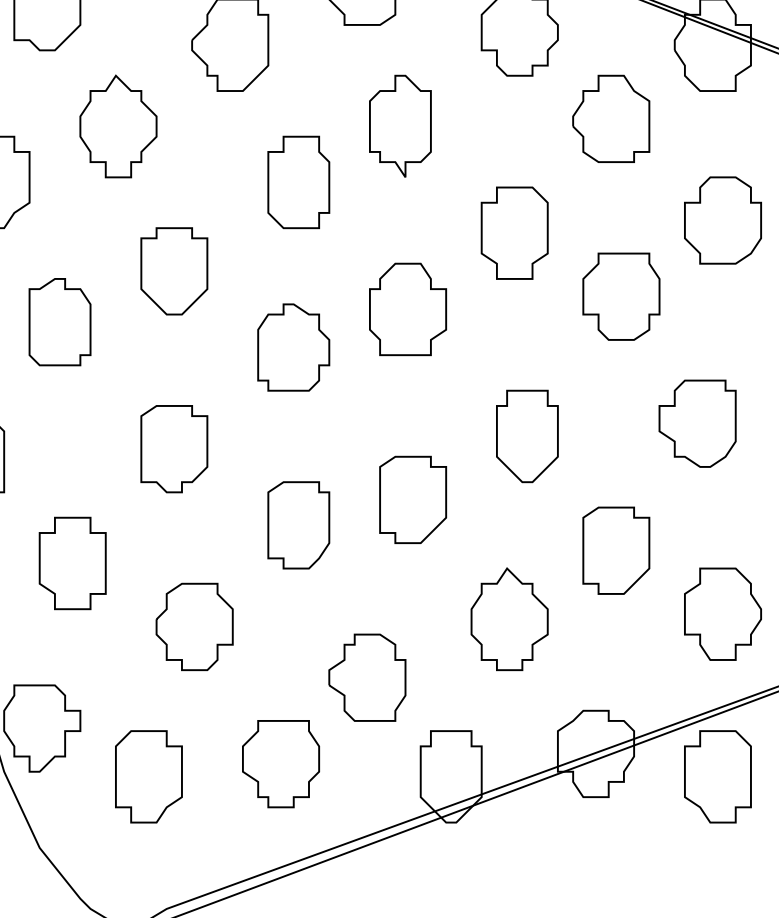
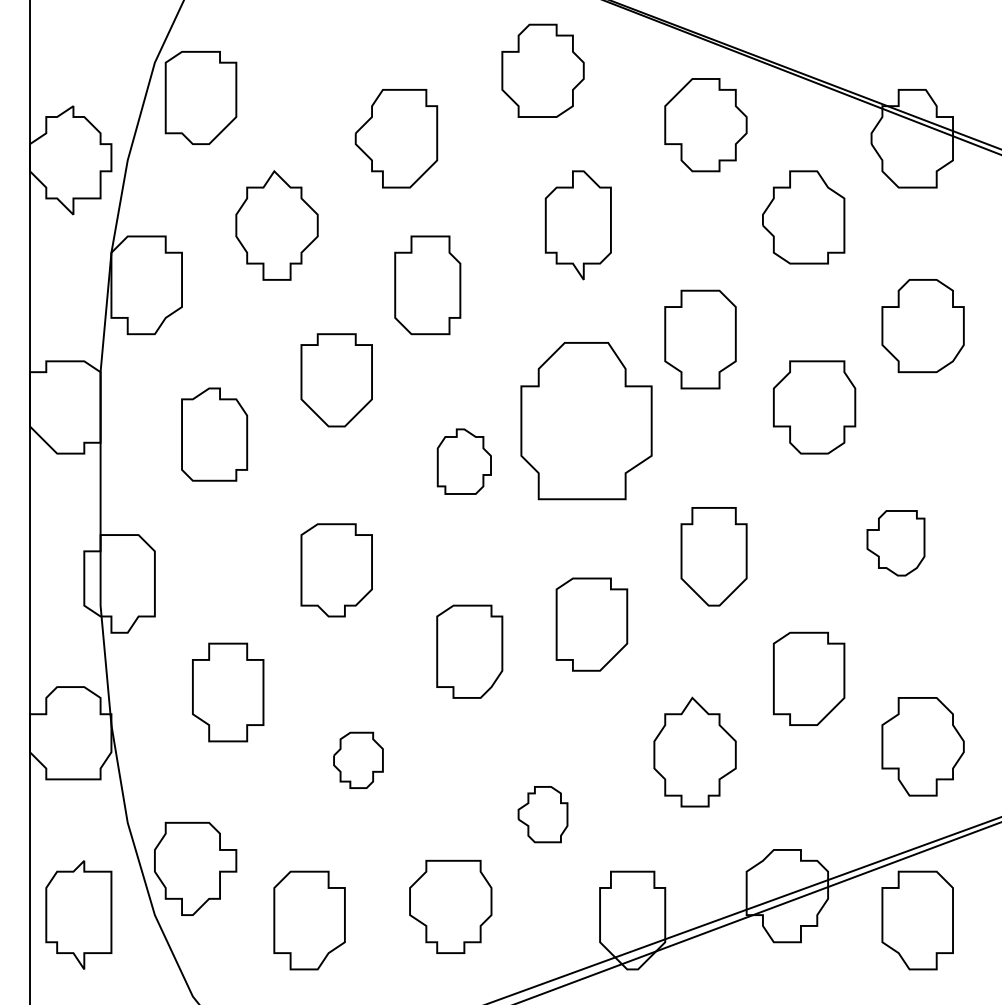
part: (298, 182) -> (427, 285), moved
part: (408, 308) -> (586, 420), size x1.6
part: (293, 347) -> (464, 461), size x0.7
part: (697, 424) -> (895, 543), size x0.7
part: (194, 627) -> (358, 760), size x0.6
part: (366, 677) -> (542, 814), size x0.6

